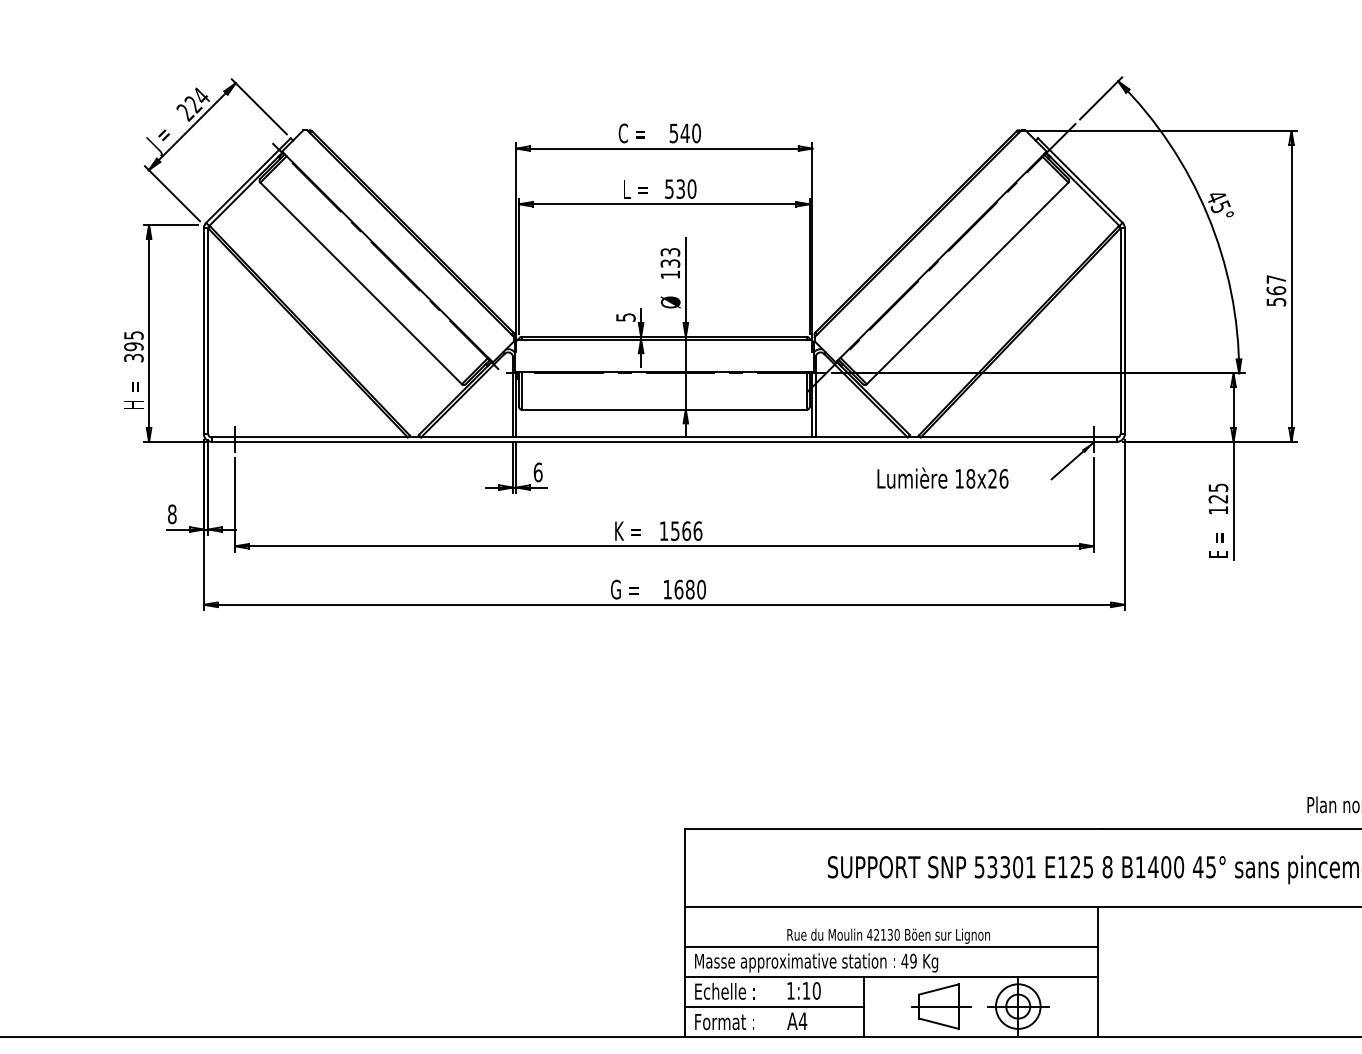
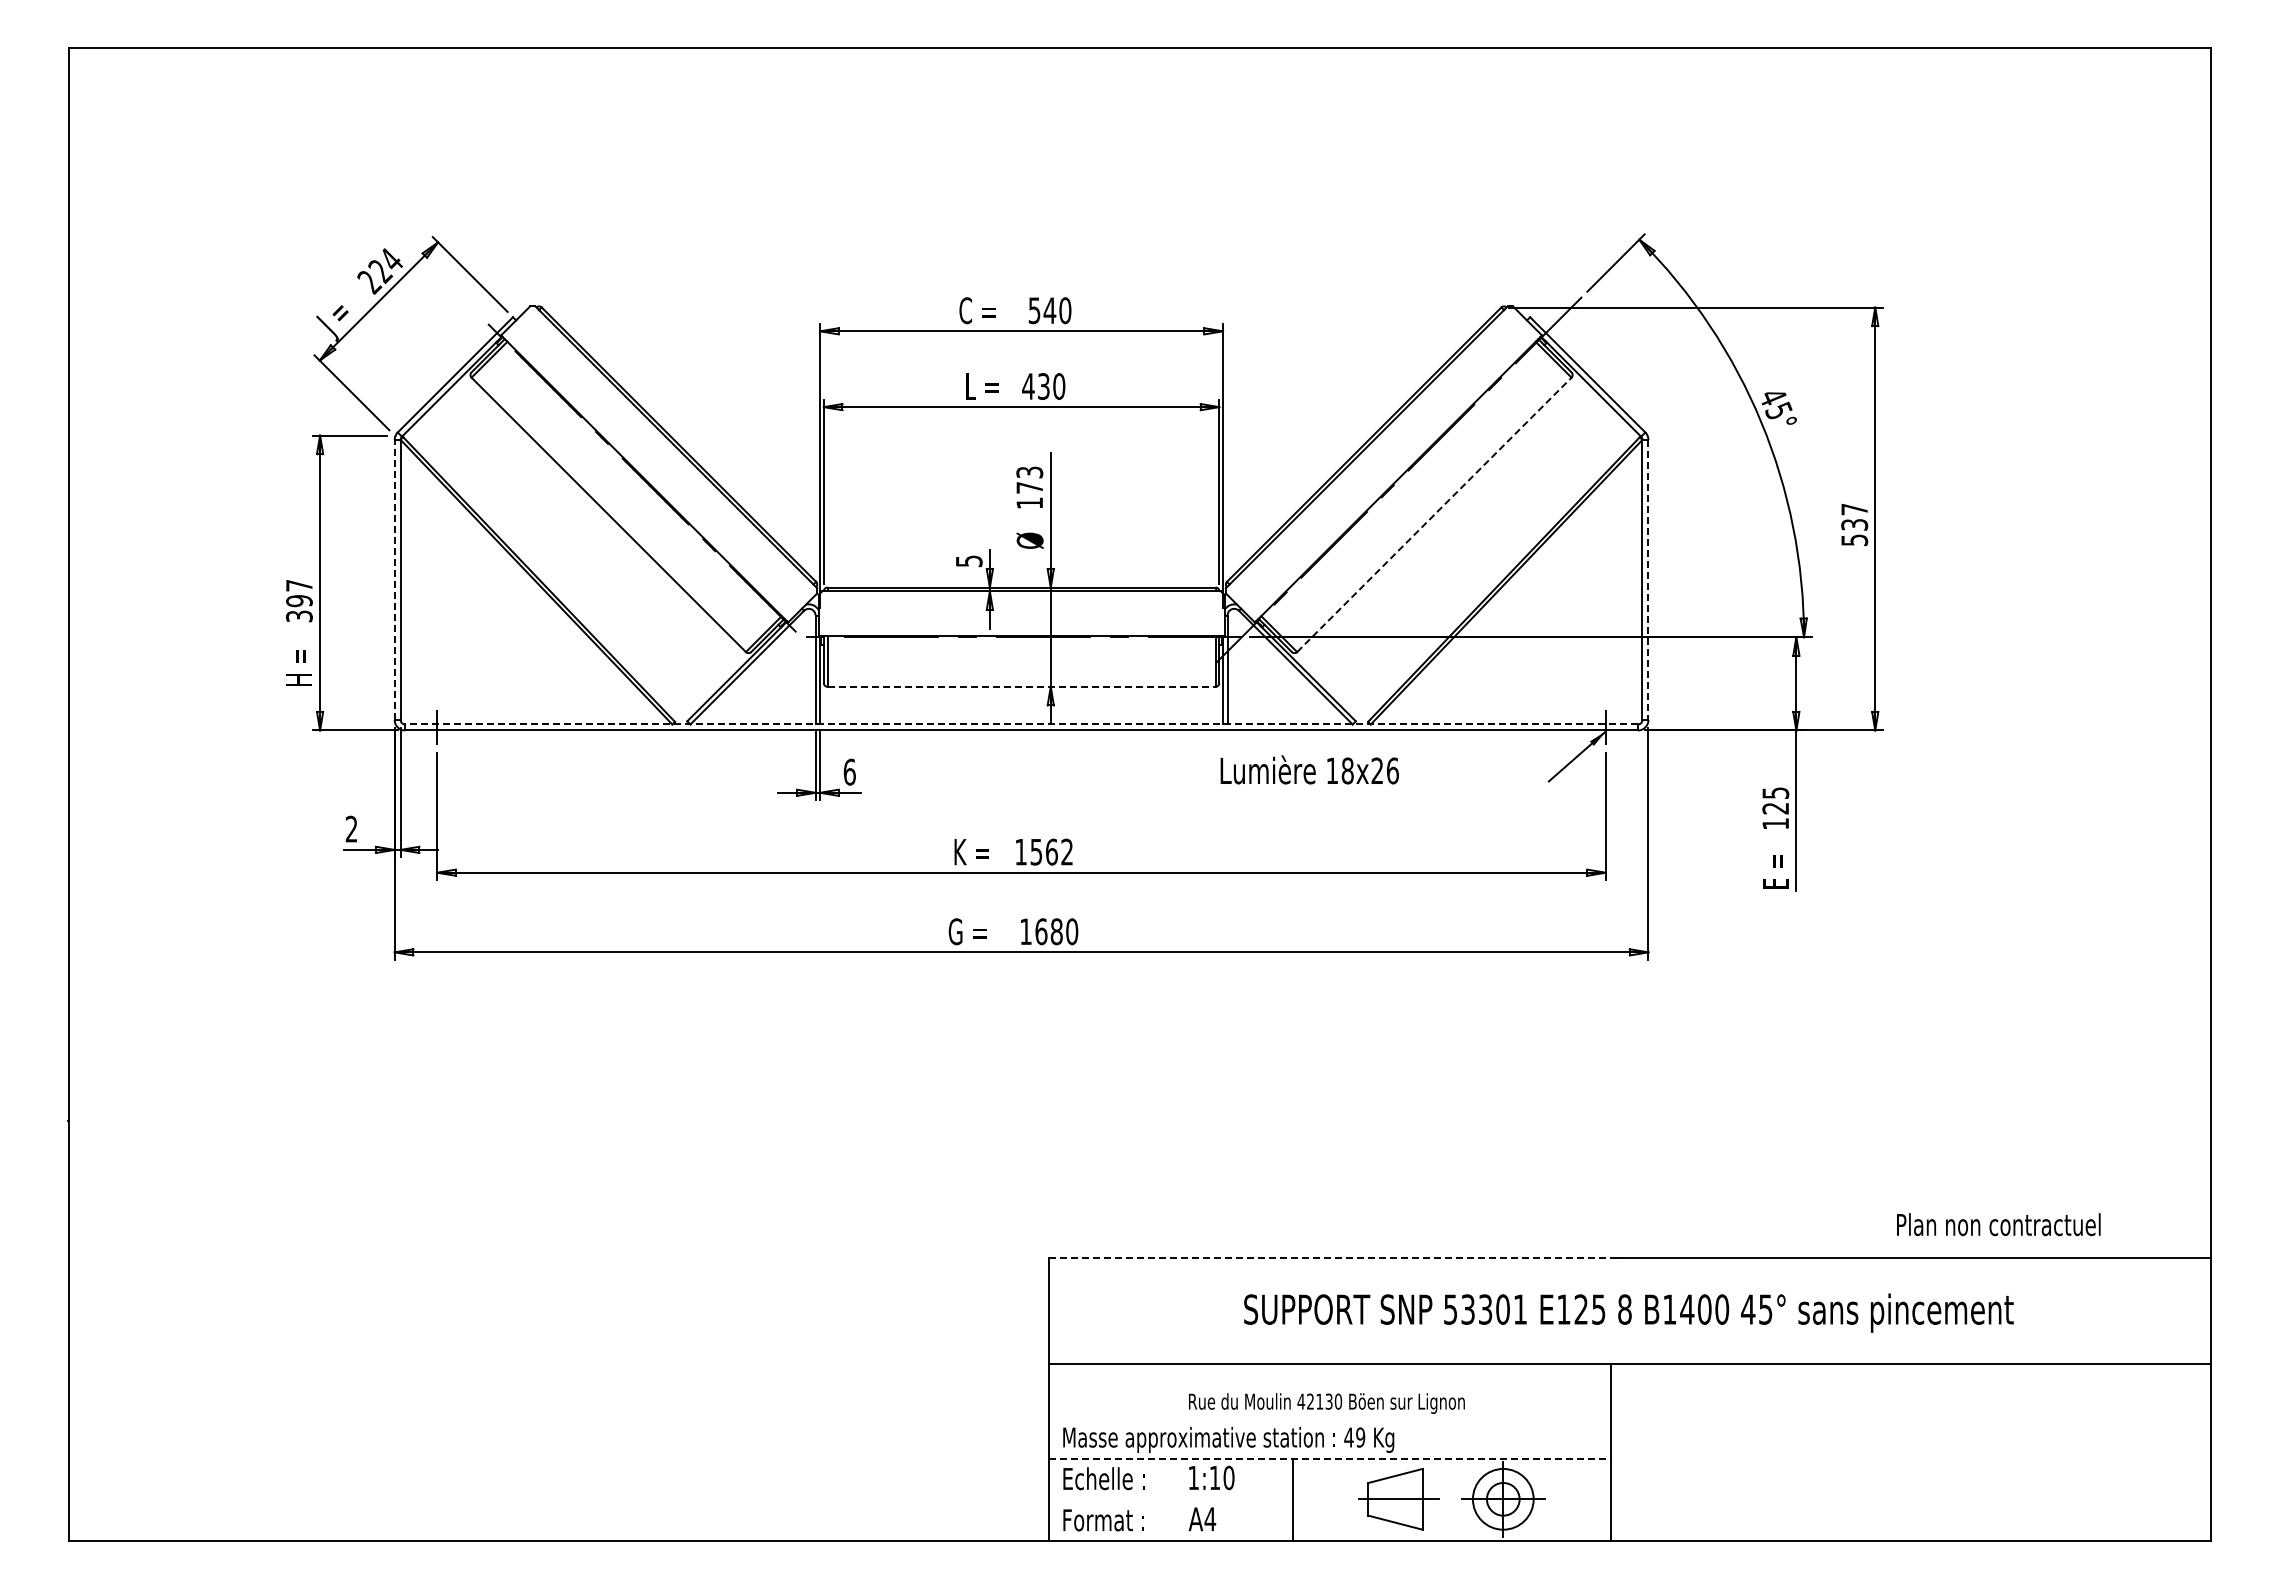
text: (669, 189) -> (1028, 386), 530 -> 430
text: (670, 263) -> (1029, 487), 133 -> 173
line: (967, 283) -> (1434, 514), solid -> dashed
text: (1276, 290) -> (1854, 524), 567 -> 537
line: (203, 330) -> (394, 579), solid -> dashed
line: (1124, 331) -> (1648, 580), solid -> dashed
text: (133, 335) -> (299, 585), 395 -> 397
line: (665, 409) -> (1022, 686), solid -> dashed
line: (664, 437) -> (1021, 724), solid -> dashed
text: (942, 477) -> (1309, 769), moved
text: (172, 513) -> (351, 828), 8 -> 2
text: (698, 530) -> (1067, 851), 1566 -> 1562
line: (893, 828) -> (1333, 1257), solid -> dashed
line: (891, 947) -> (1330, 1418), removed
line: (891, 977) -> (1330, 1459), solid -> dashed
line: (773, 1007) -> (1170, 1500), removed

